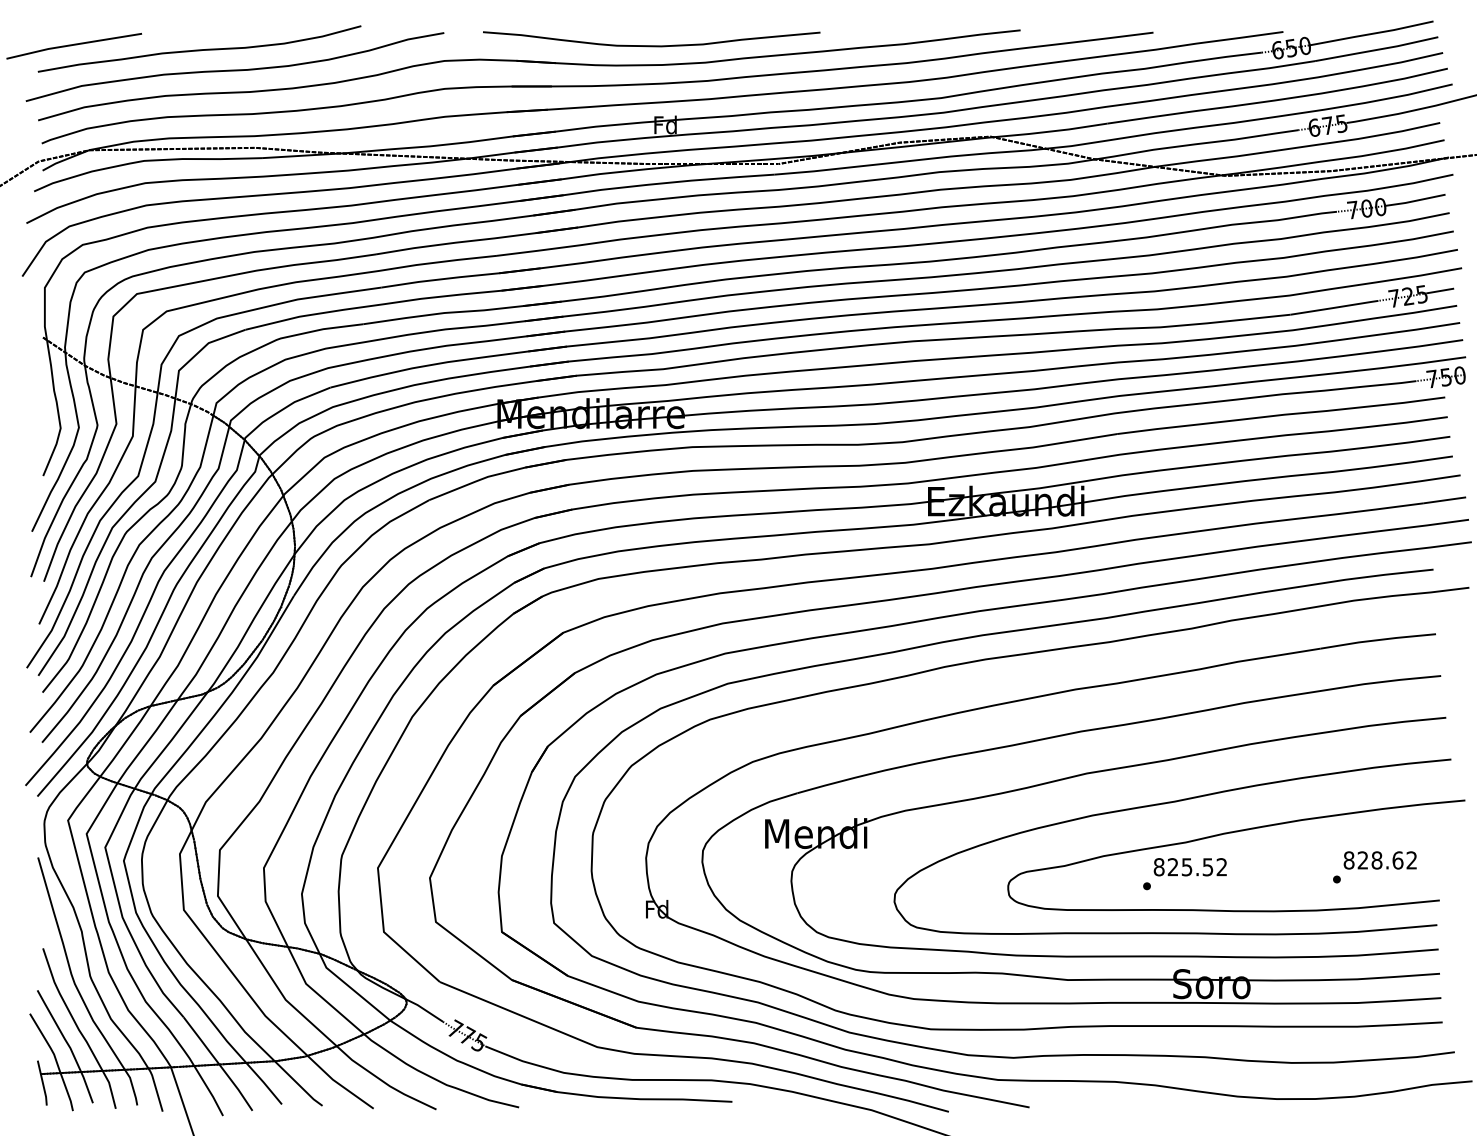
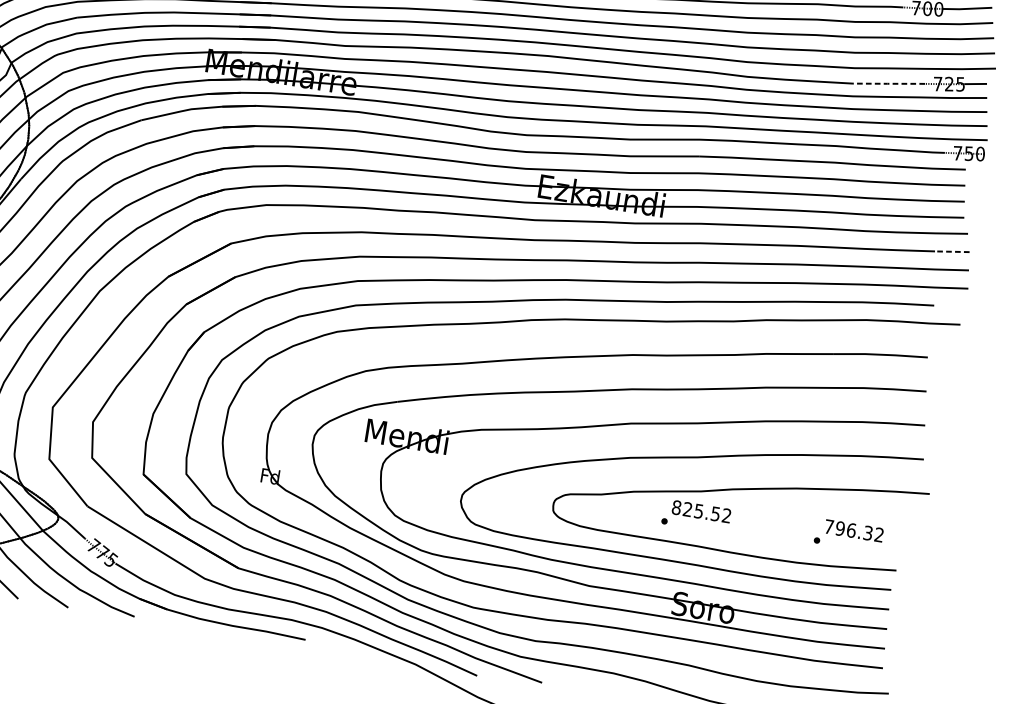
line: (1334, 307) -> (889, 83), solid -> dashed
line: (1444, 500) -> (951, 251), solid -> dashed
text: (1373, 860) -> (848, 530), 828.62 -> 796.32

